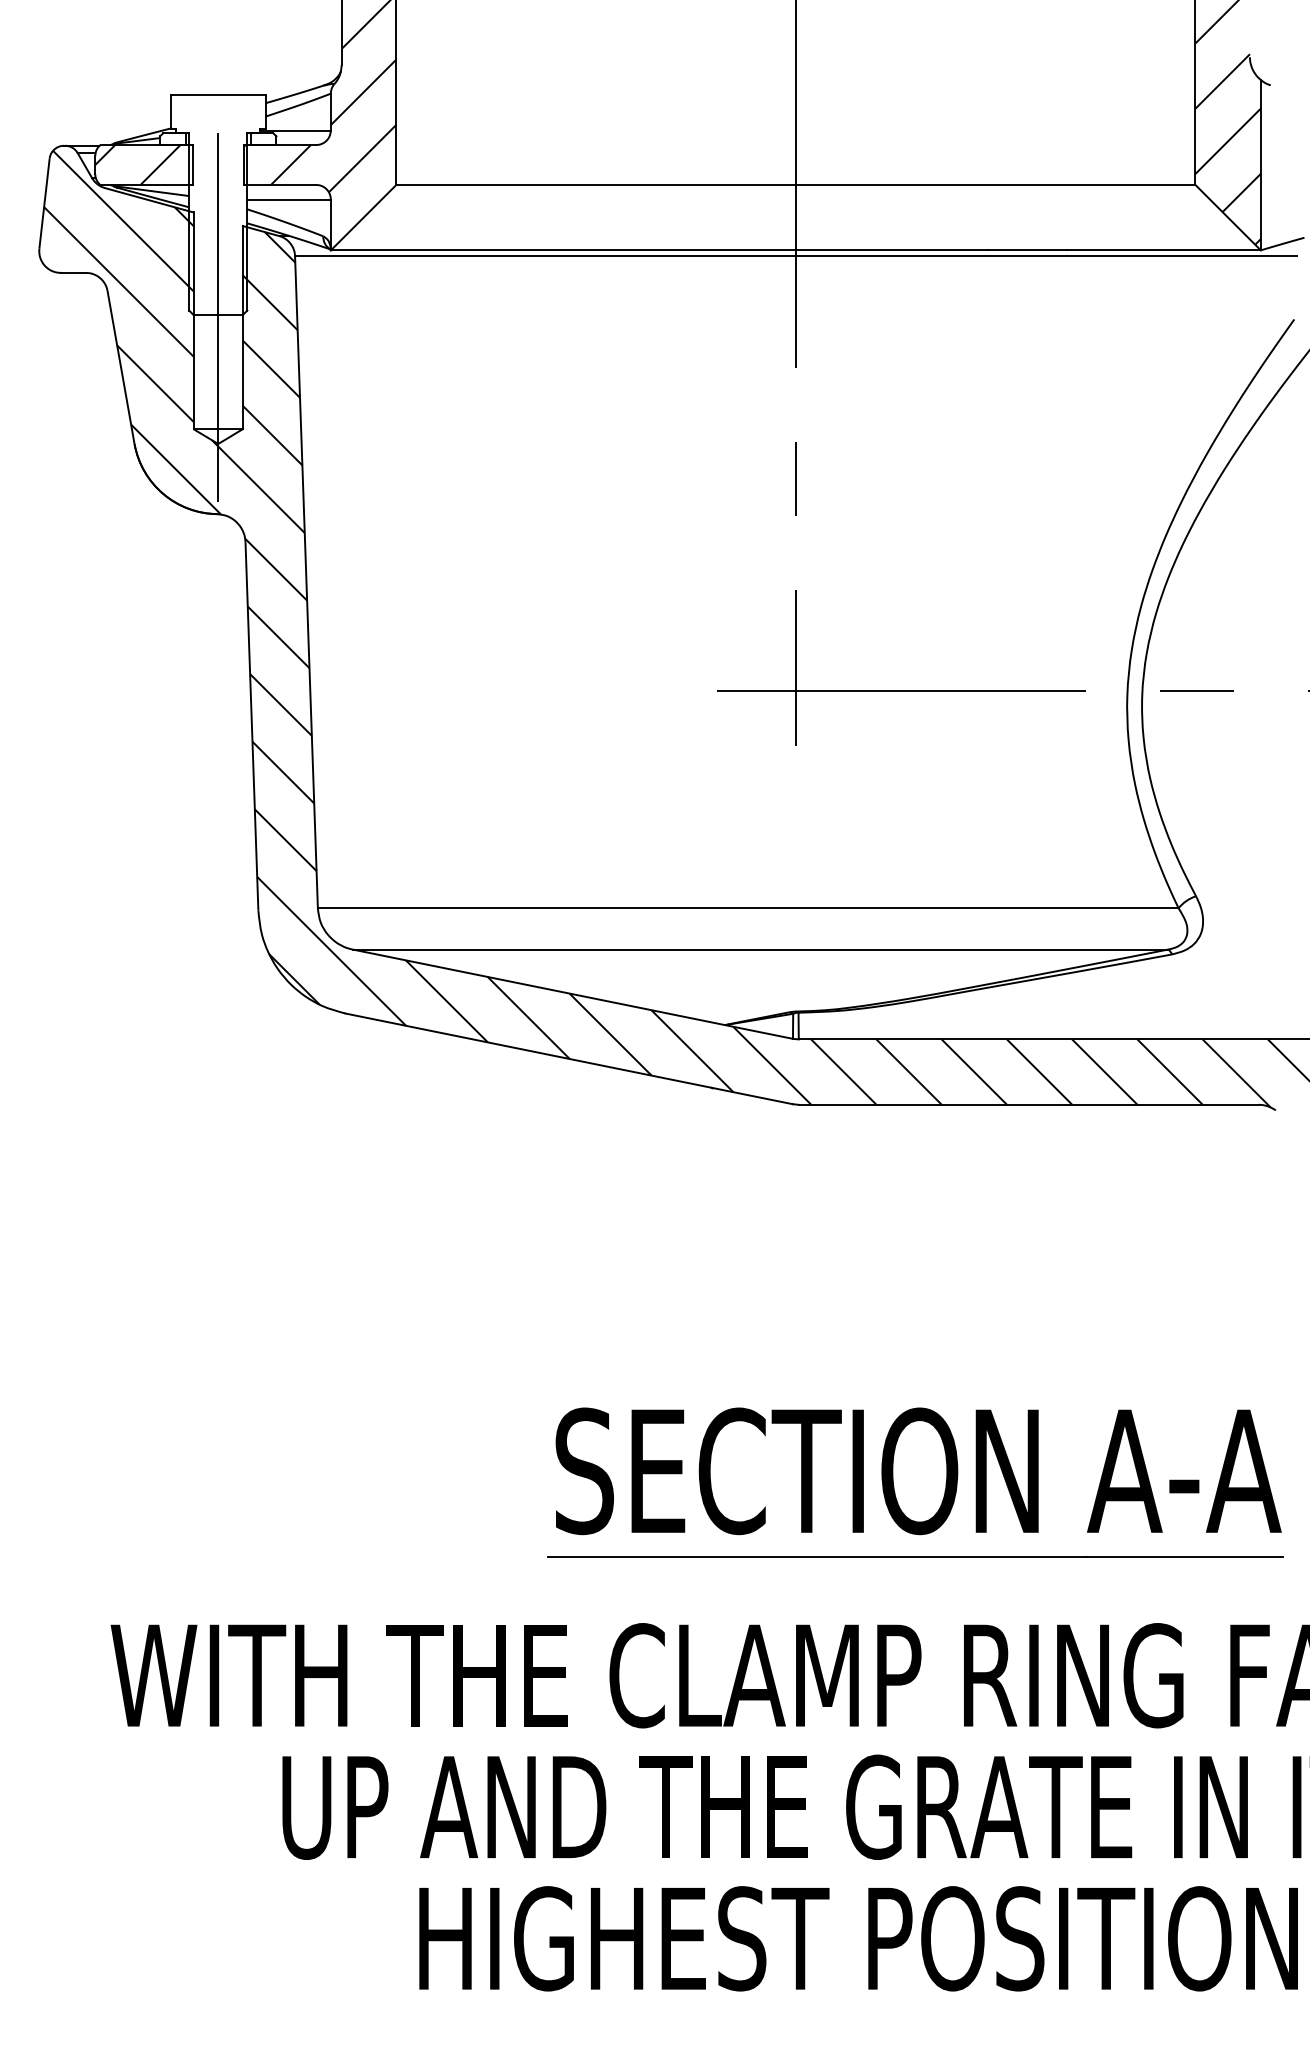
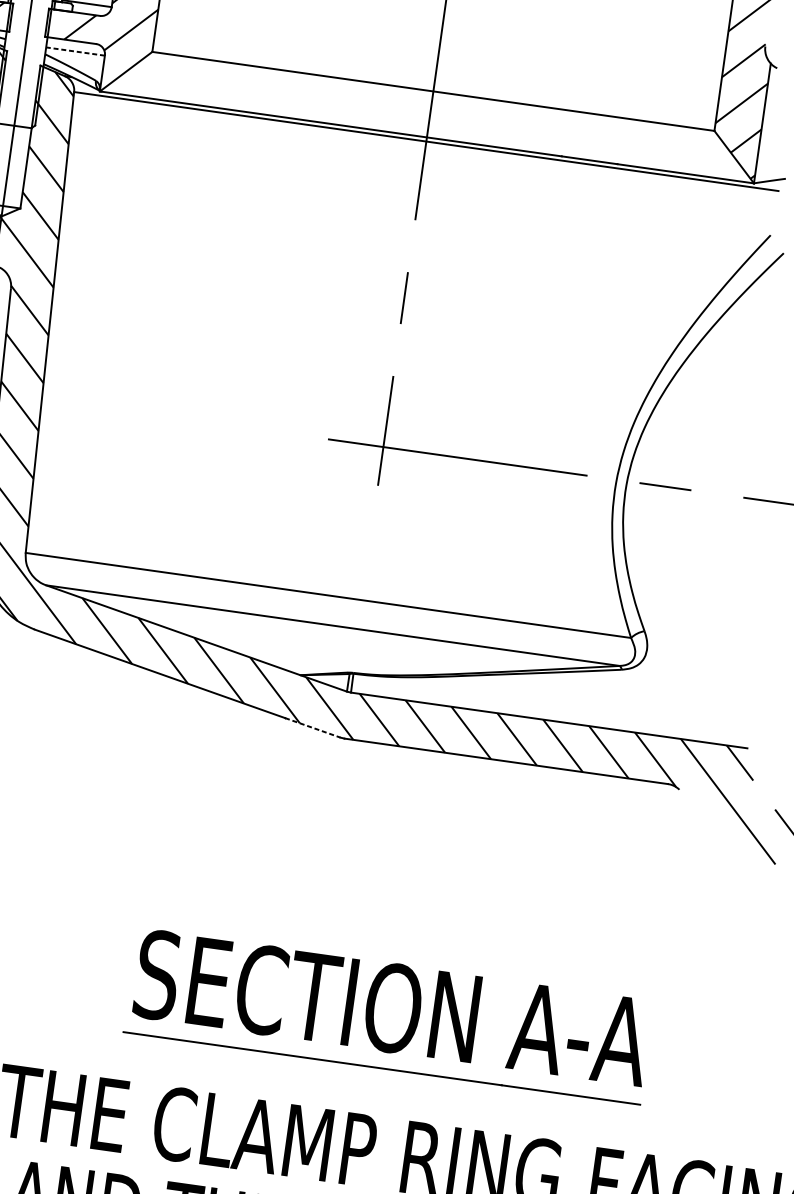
line: (289, 199) -> (75, 51), solid -> dashed
line: (752, 1096) -> (312, 728), solid -> dashed

